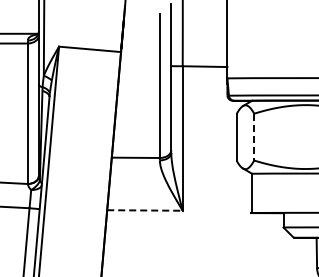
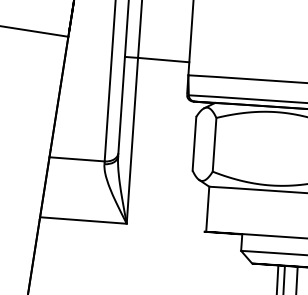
line: (254, 137) -> (214, 145), dashed -> solid
line: (144, 210) -> (82, 220), dashed -> solid

